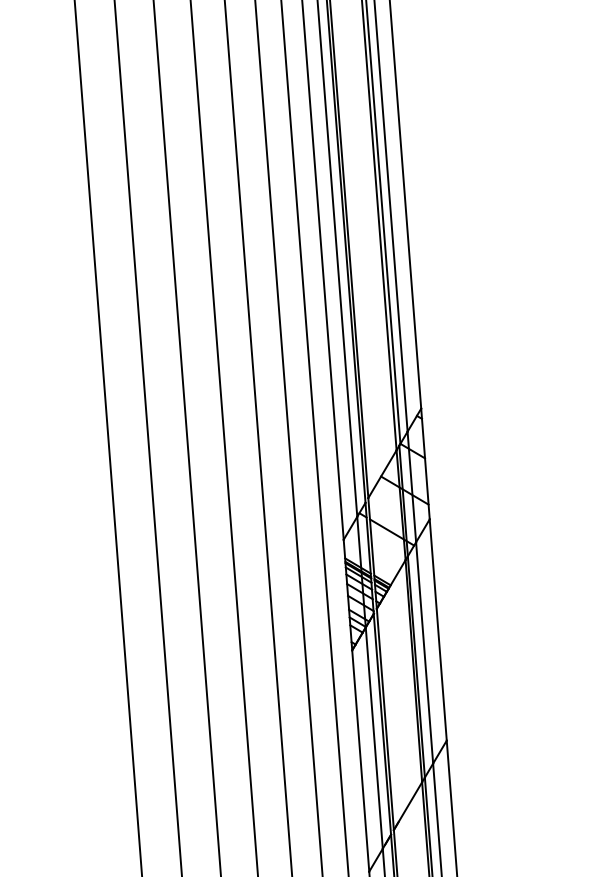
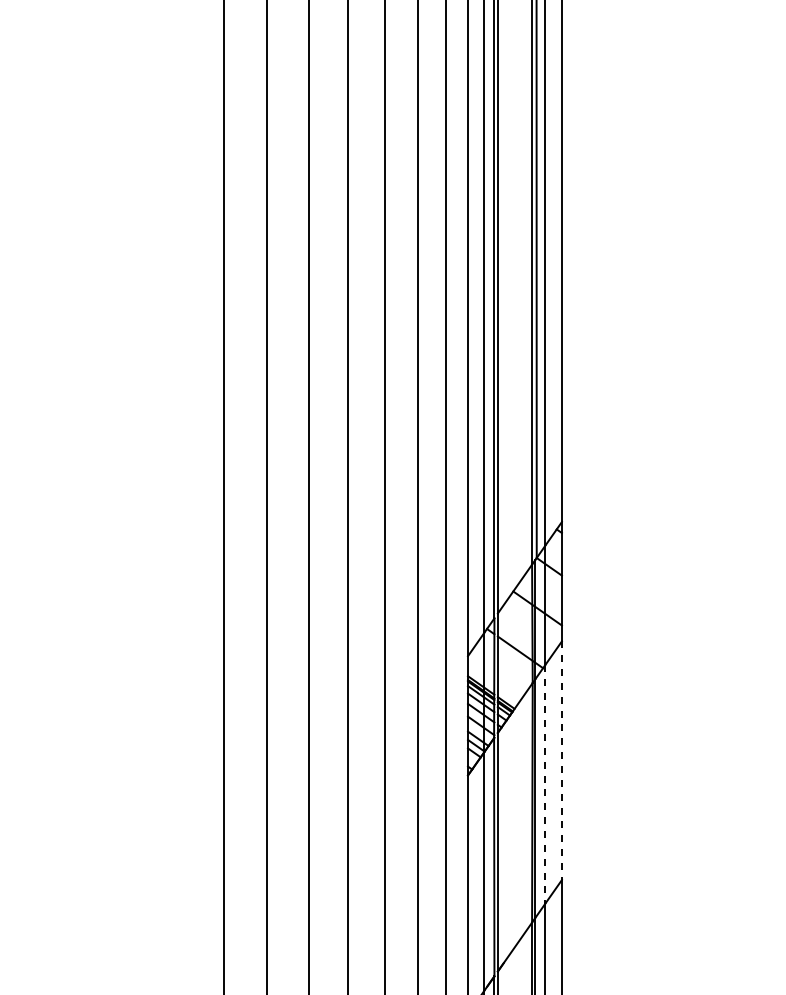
line: (437, 630) -> (561, 761), solid -> dashed
line: (424, 653) -> (545, 784), solid -> dashed

